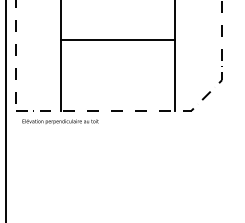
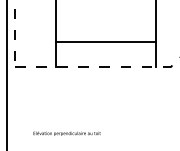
line: (117, 40) -> (105, 42), moved
text: (60, 121) -> (67, 133), moved

